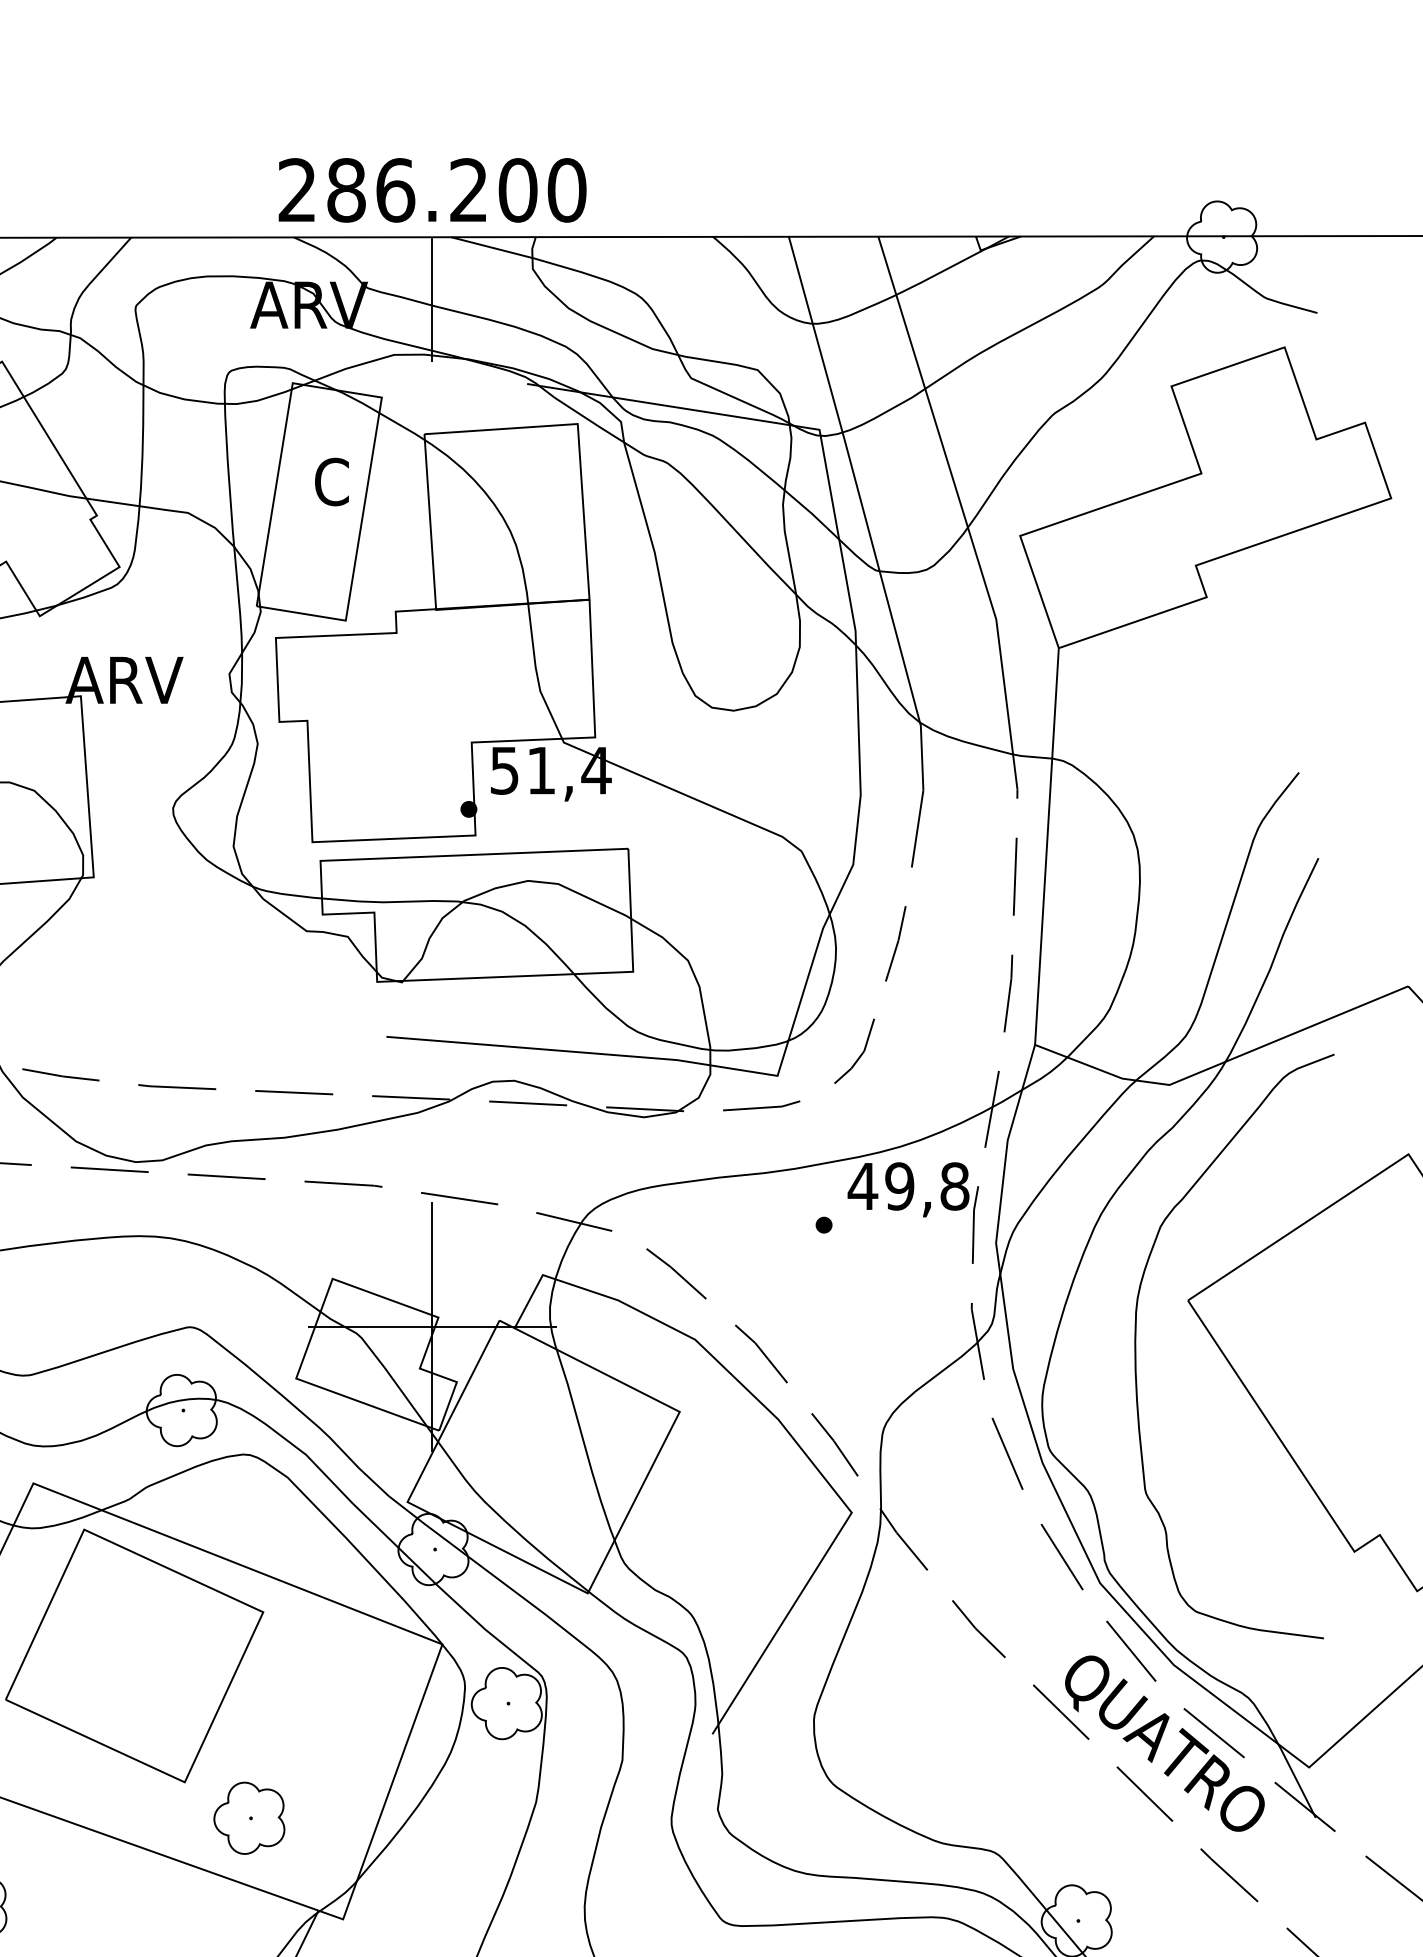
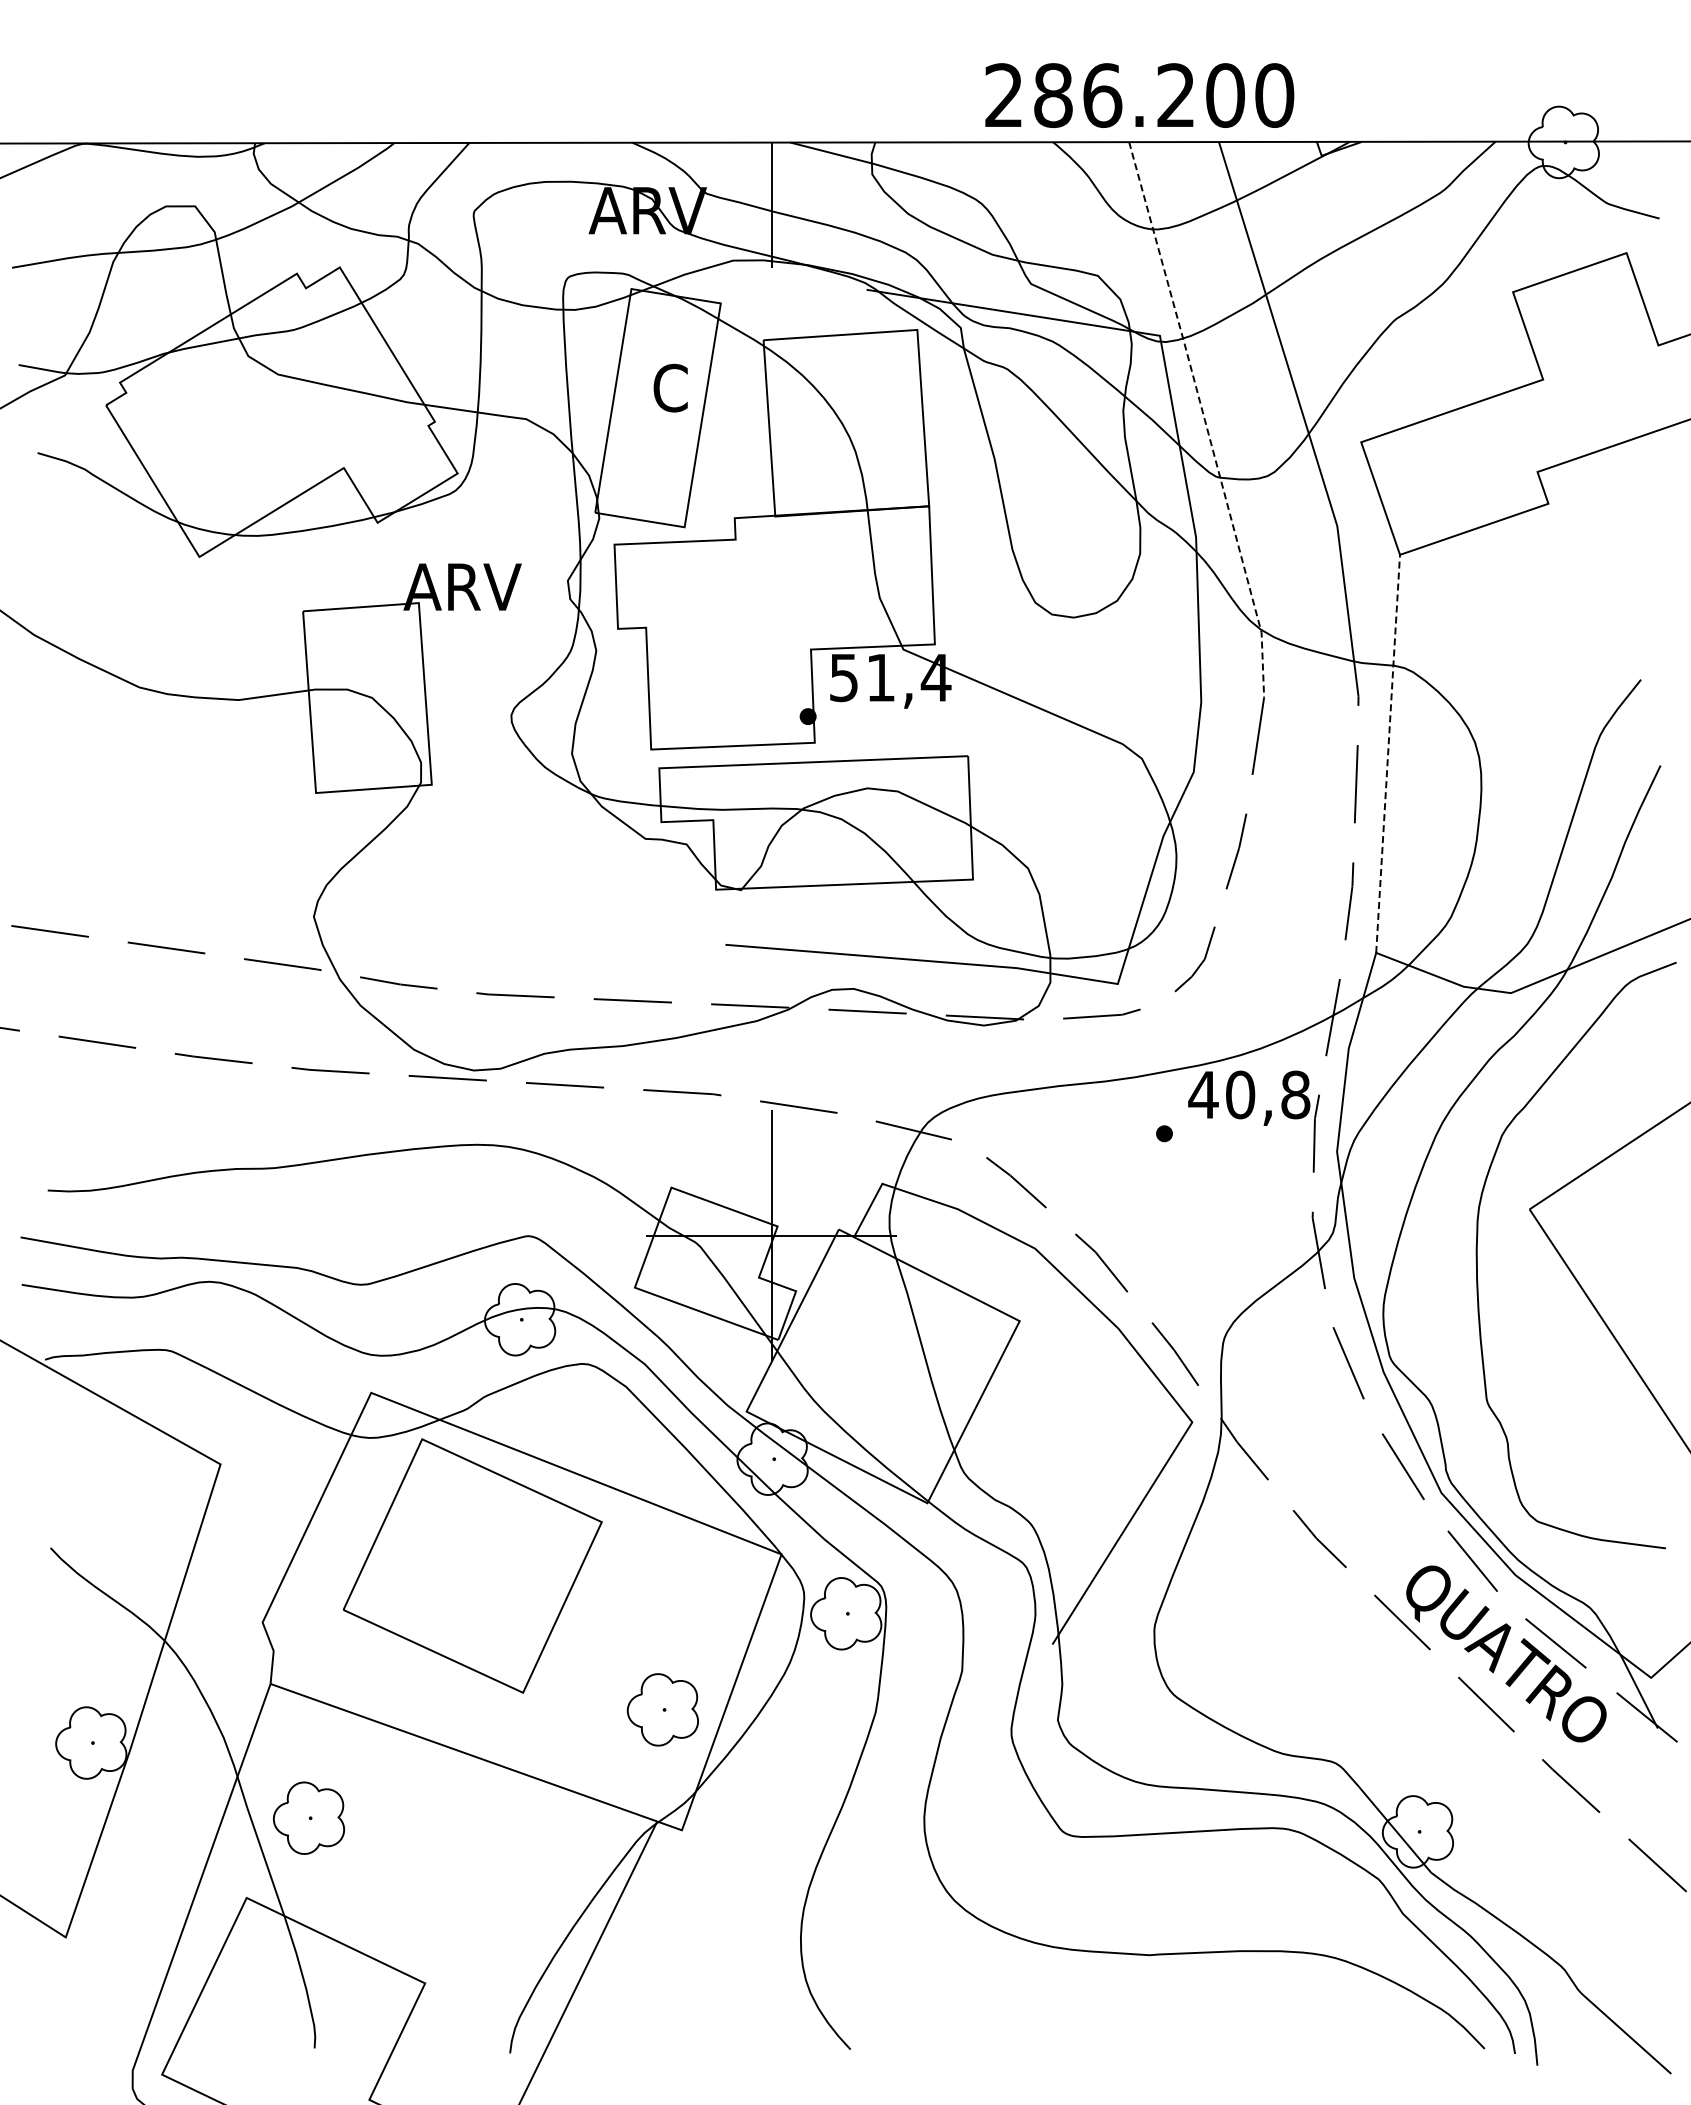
text: (432, 190) -> (1139, 95), moved
line: (863, 512) -> (1204, 418), solid -> dashed
line: (1047, 846) -> (1388, 753), solid -> dashed
text: (899, 1186) -> (1240, 1094), 49,8 -> 40,8
part: (248, 1817) -> (662, 1709), moved

